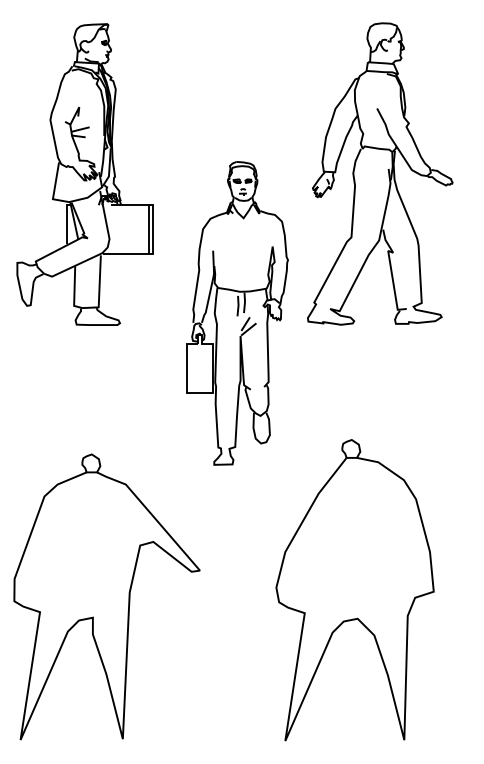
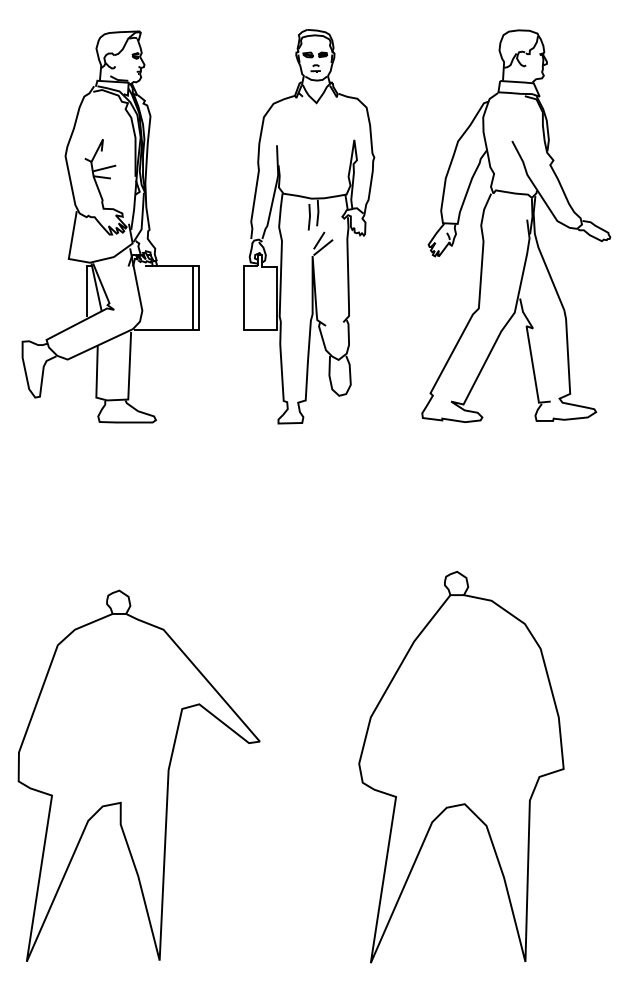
part: (380, 173) -> (516, 225), moved
part: (237, 313) -> (308, 226), moved

